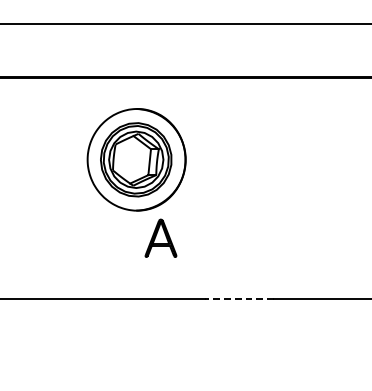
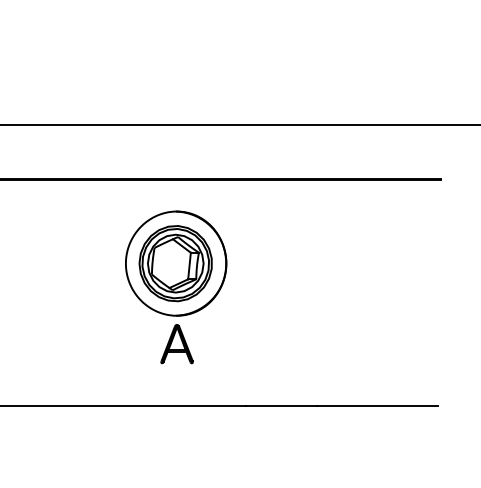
part: (160, 238) -> (176, 344), moved
line: (239, 299) -> (281, 406), dashed -> solid

